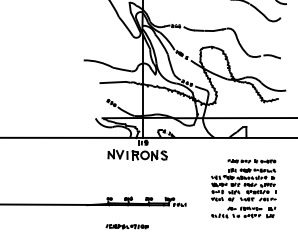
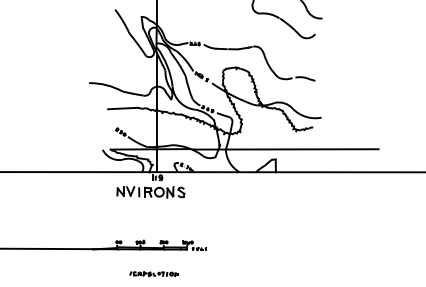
part: (243, 188) -> (272, 230), removed
part: (126, 226) -> (153, 274), moved

